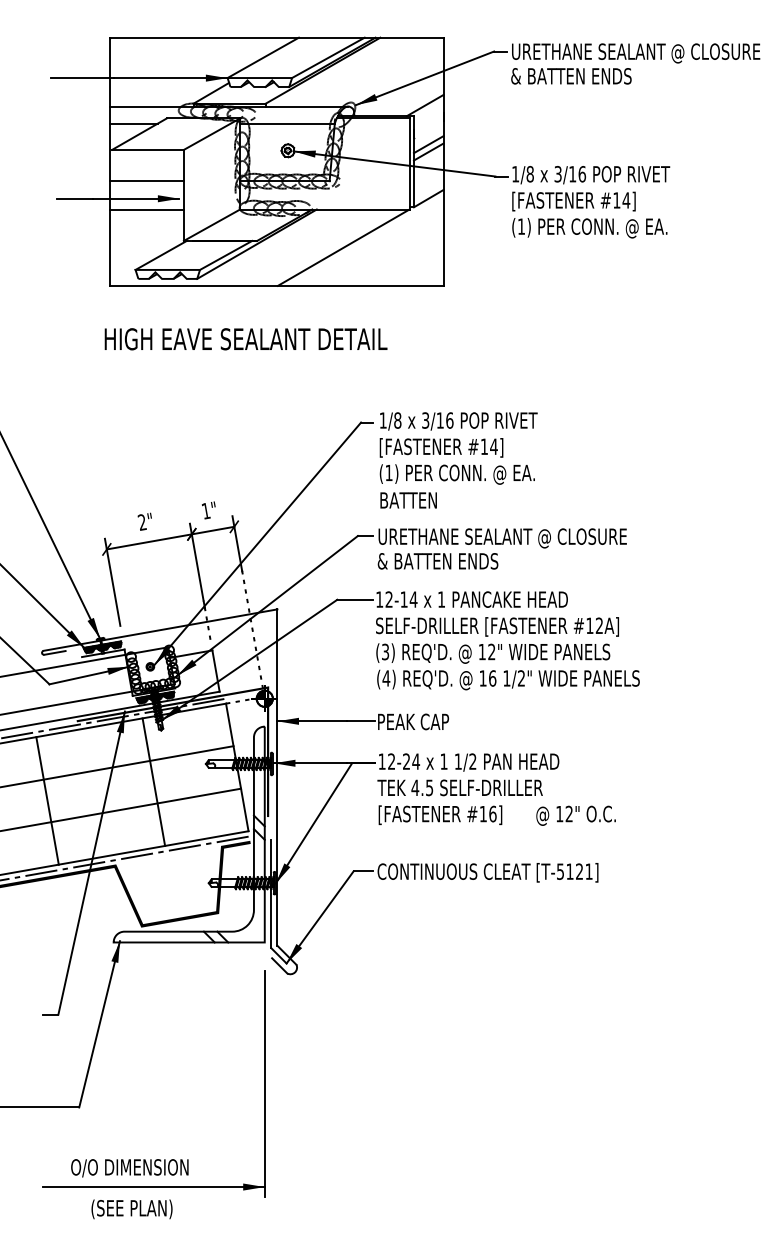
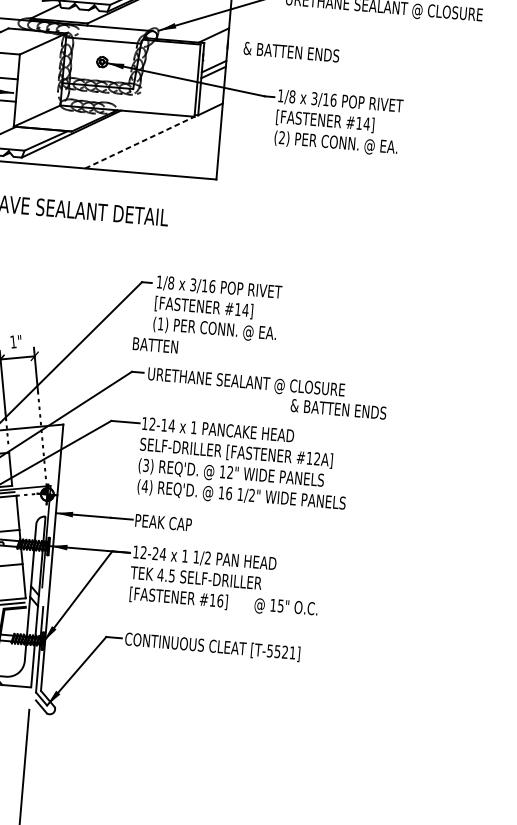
text: (571, 76) -> (291, 52), moved
text: (520, 226) -> (281, 137), (1) -> (2)
line: (344, 247) -> (140, 142), solid -> dashed
text: (408, 500) -> (155, 345), moved
text: (437, 561) -> (338, 409), moved
text: (568, 813) -> (280, 605), 12" -> 15"
text: (569, 871) -> (277, 651), [T-5121] -> [T-5521]

